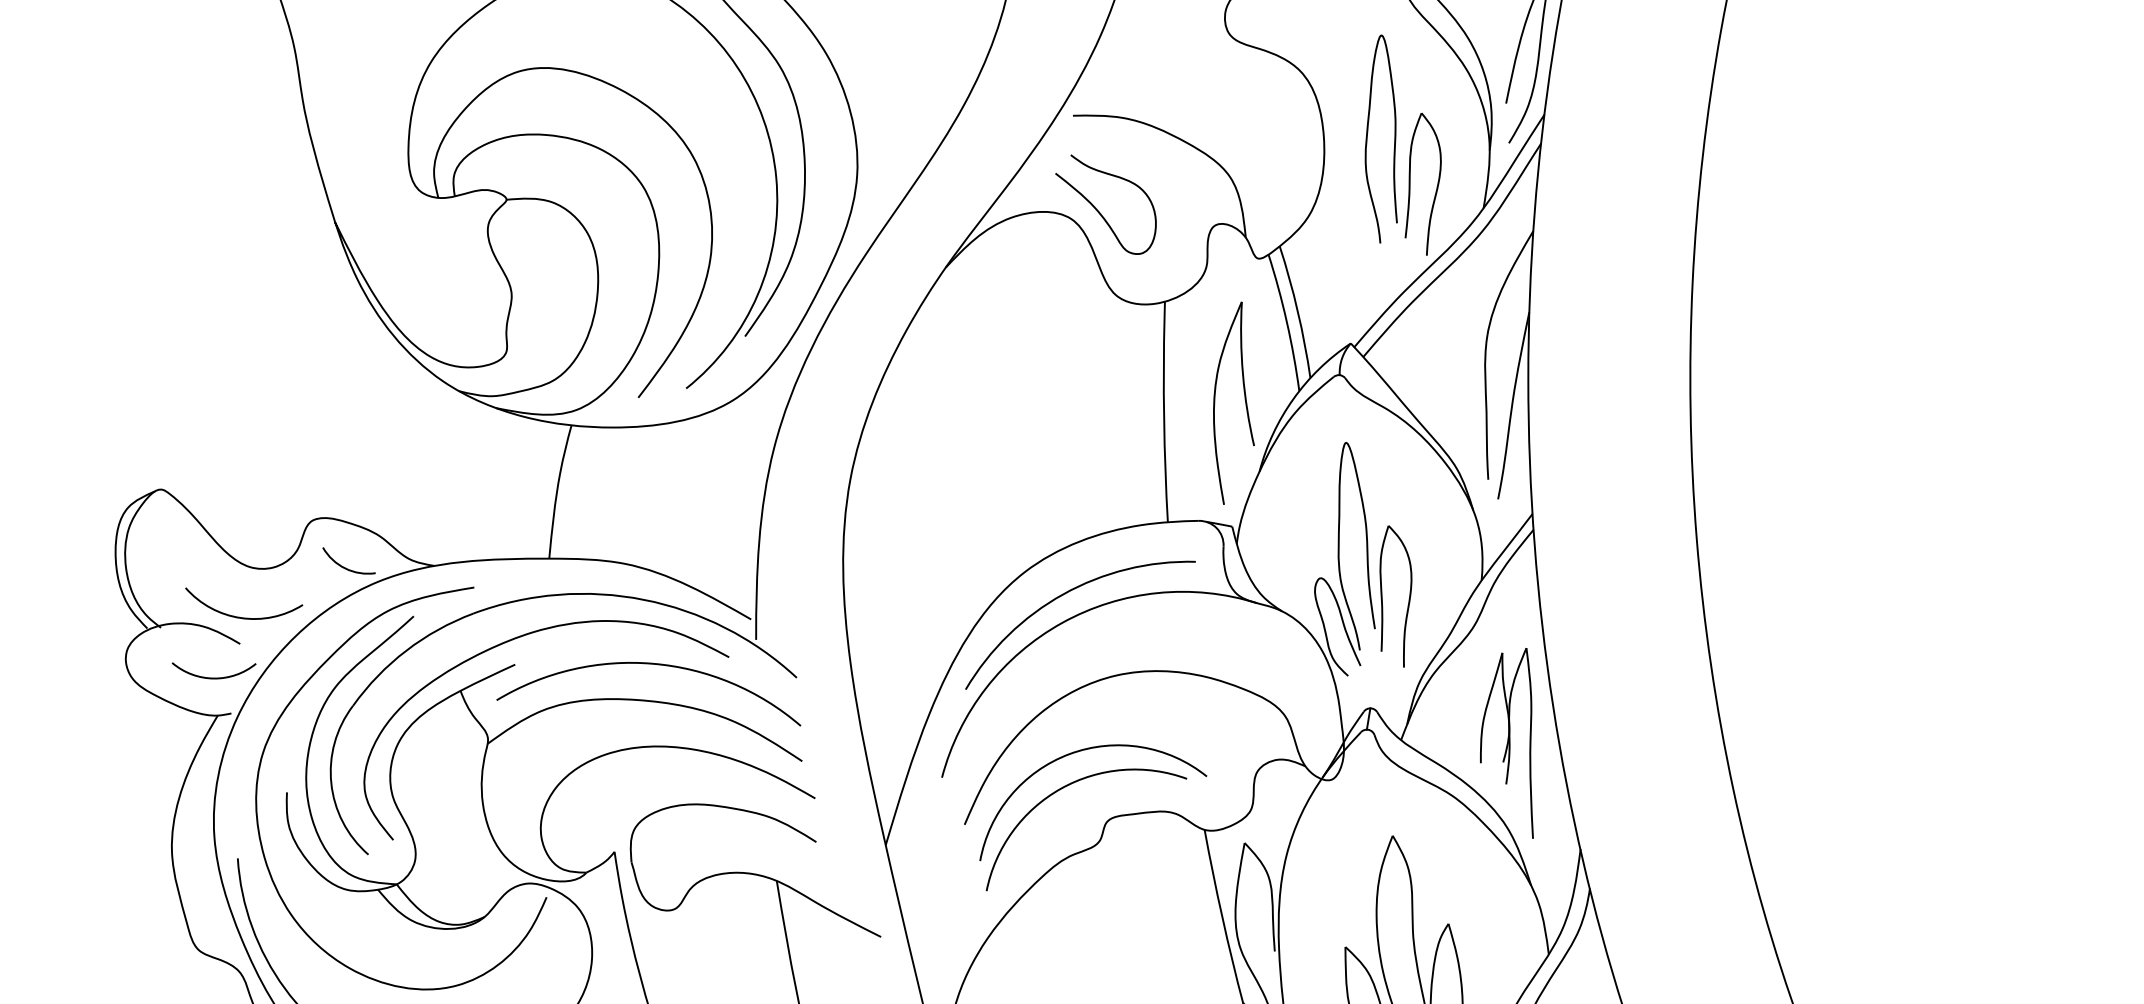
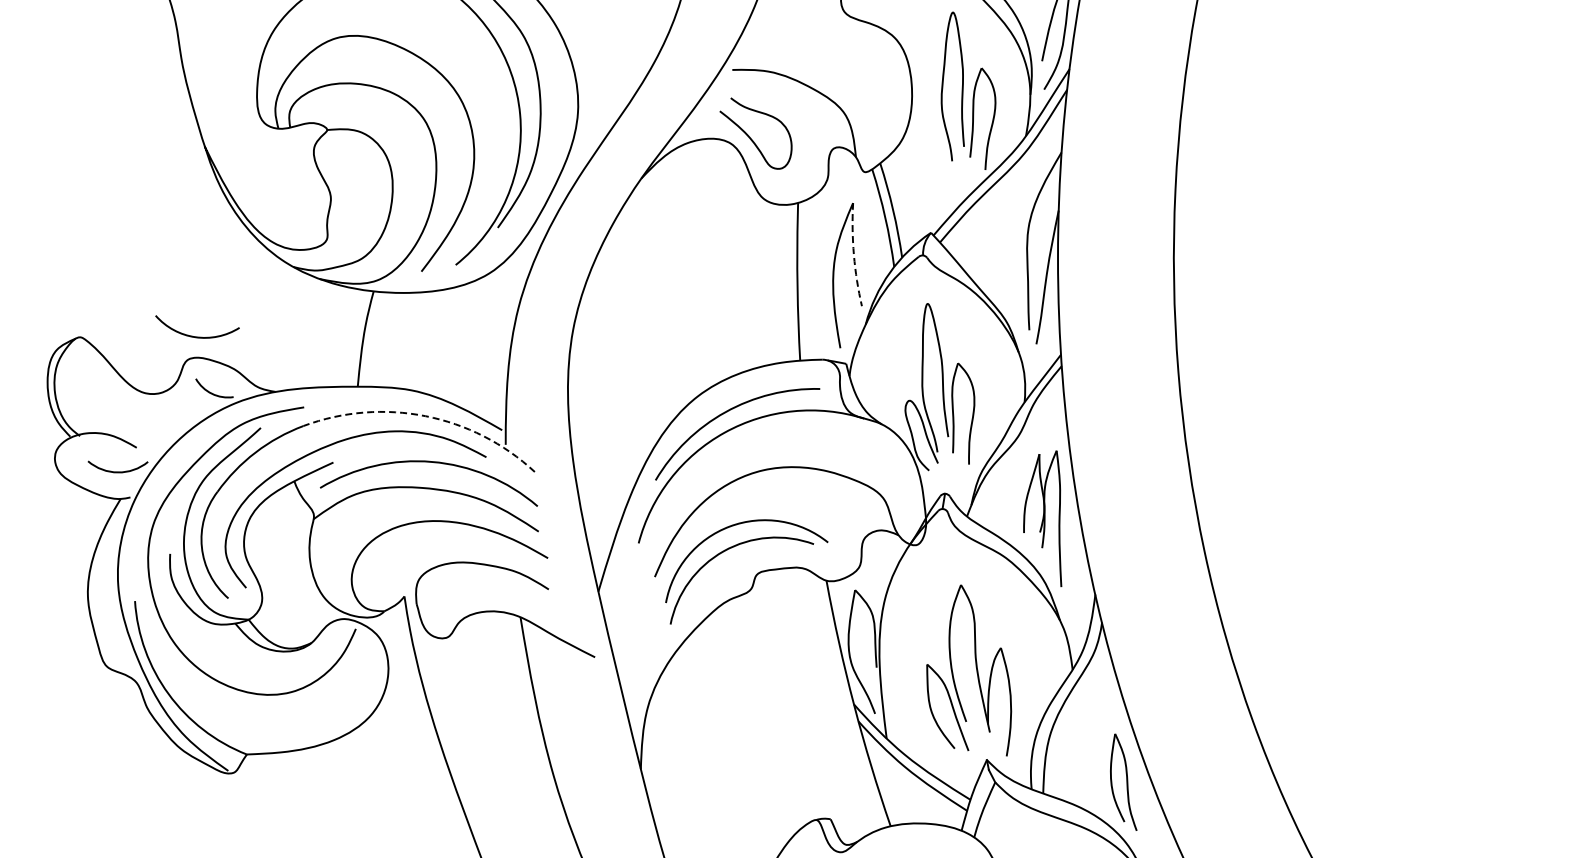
arc: (1242, 373) -> (853, 254), solid -> dashed
arc: (643, 600) -> (425, 416), solid -> dashed
arc: (244, 617) -> (197, 336), moved

